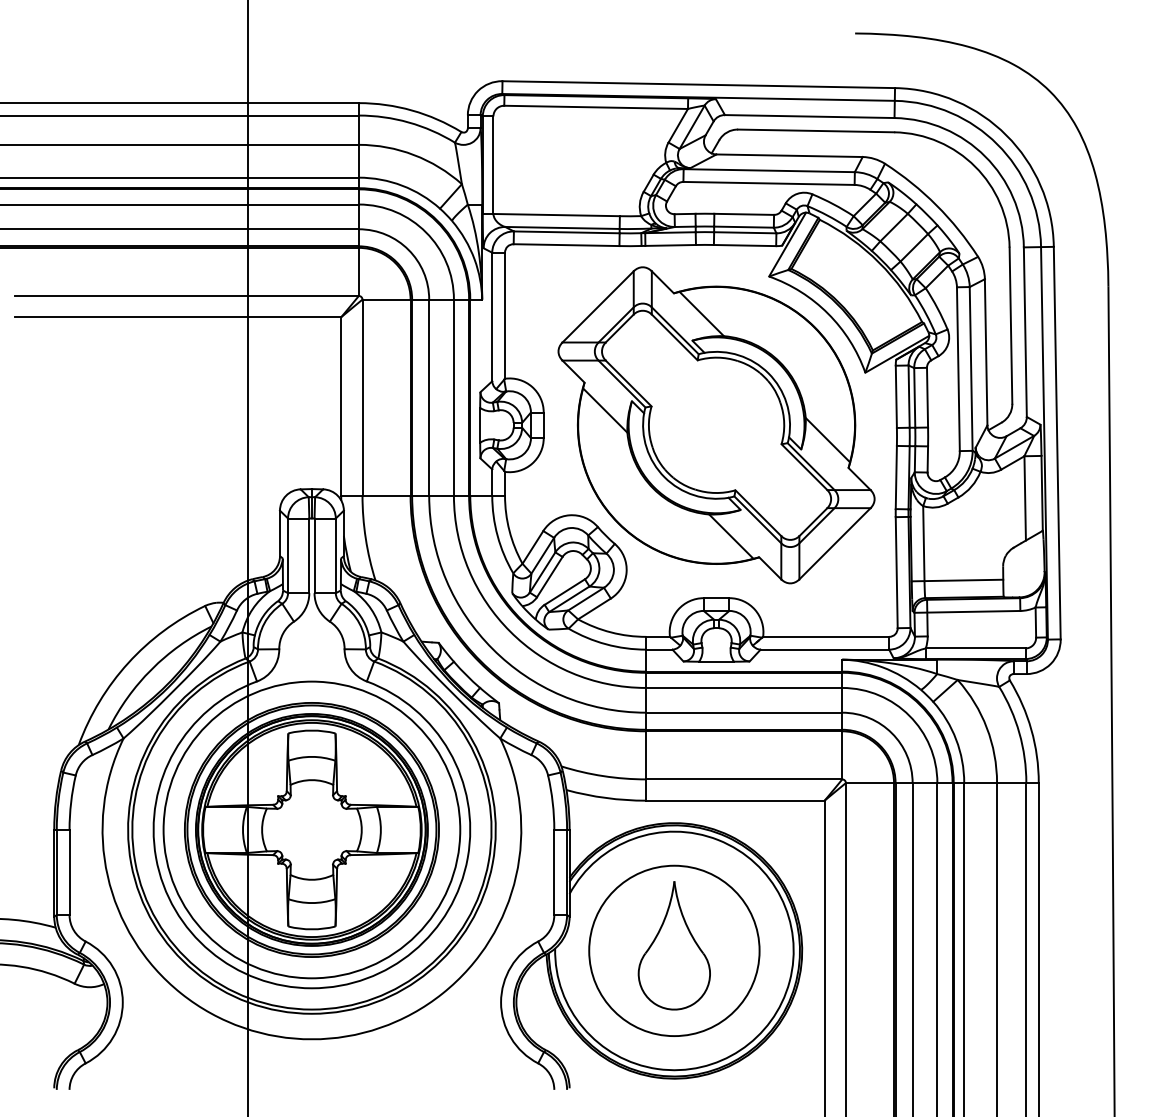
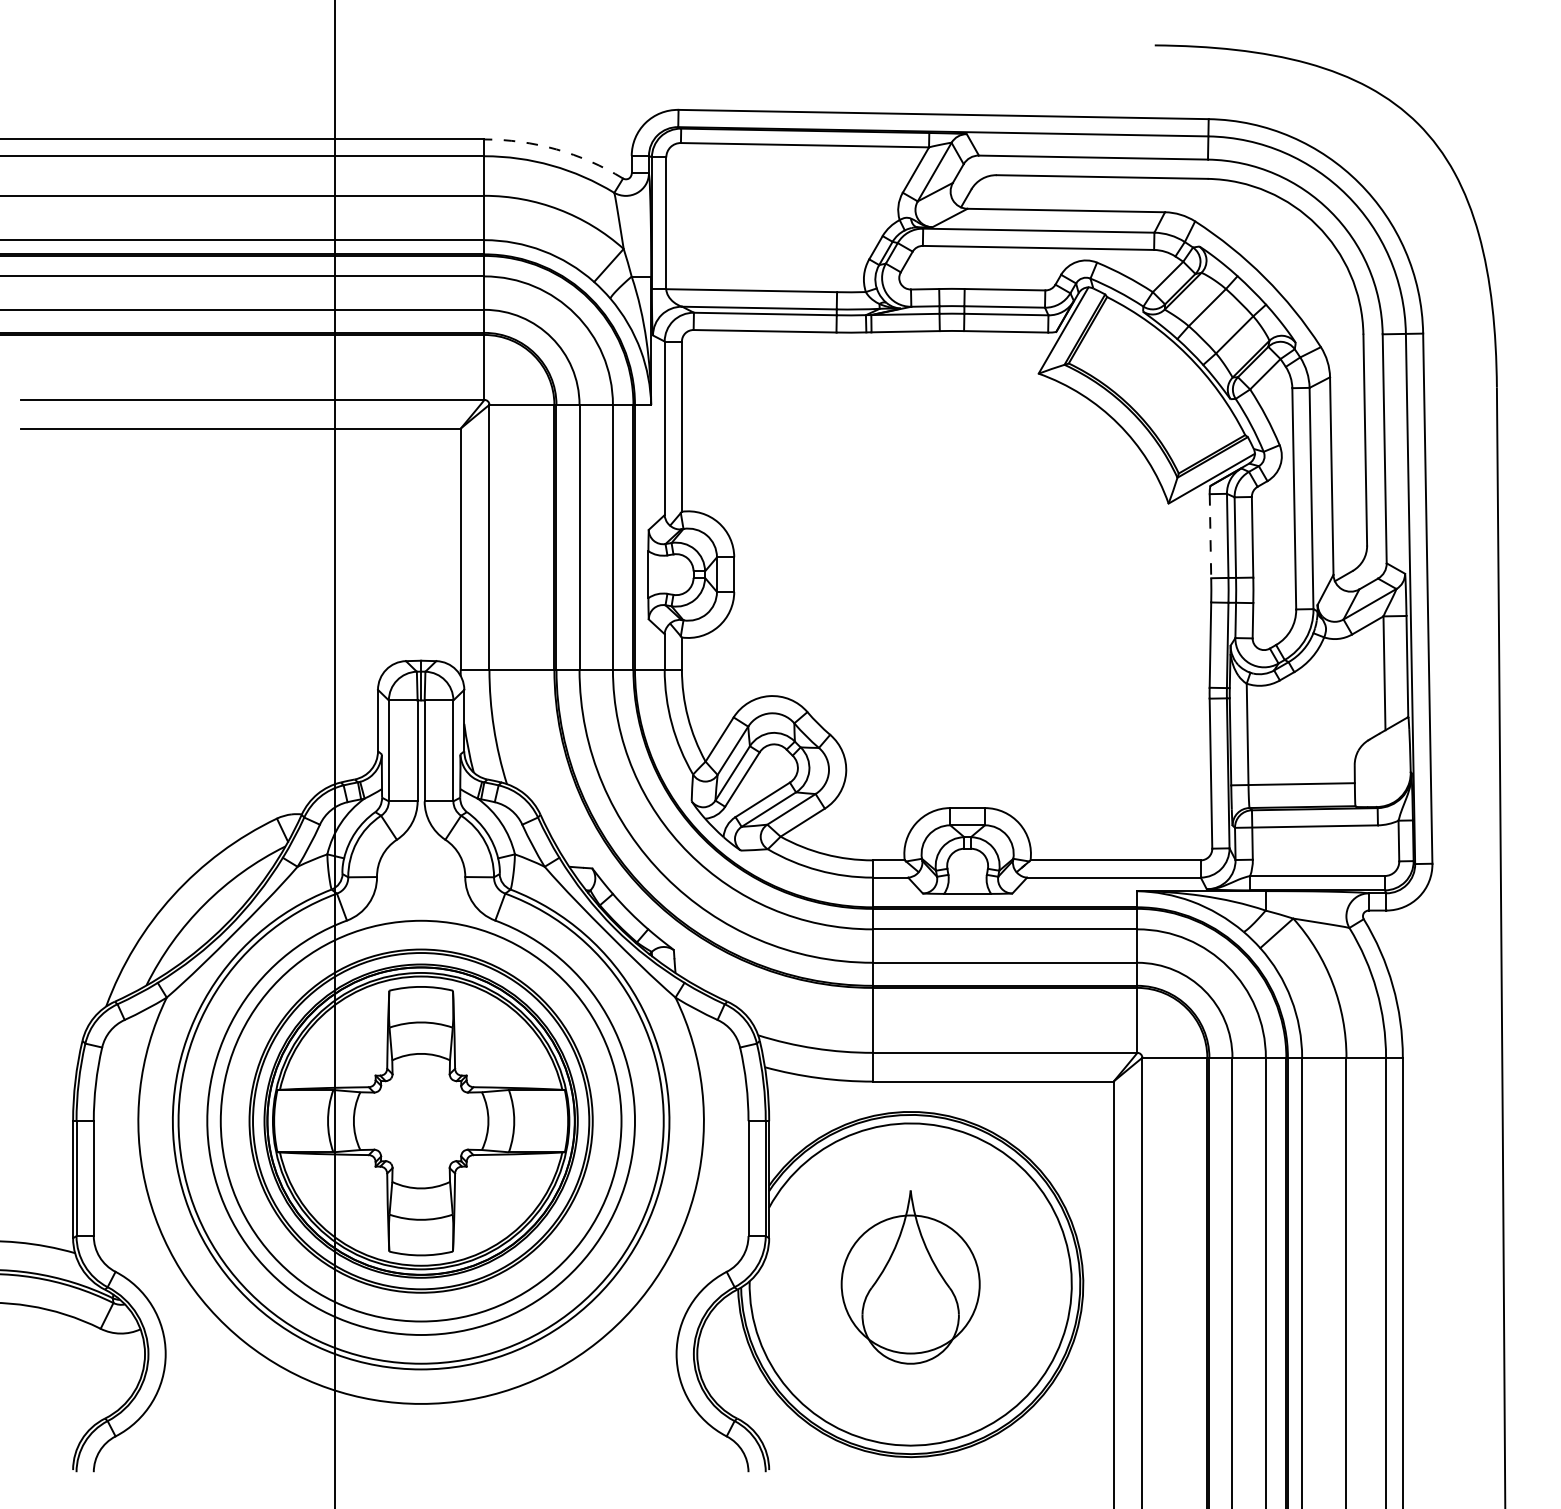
arc: (412, 110) -> (556, 149), solid -> dashed
line: (896, 397) -> (1210, 536), solid -> dashed
part: (716, 425) -> (967, 574), removed
circle: (674, 950) -> (910, 1284), size x0.6

